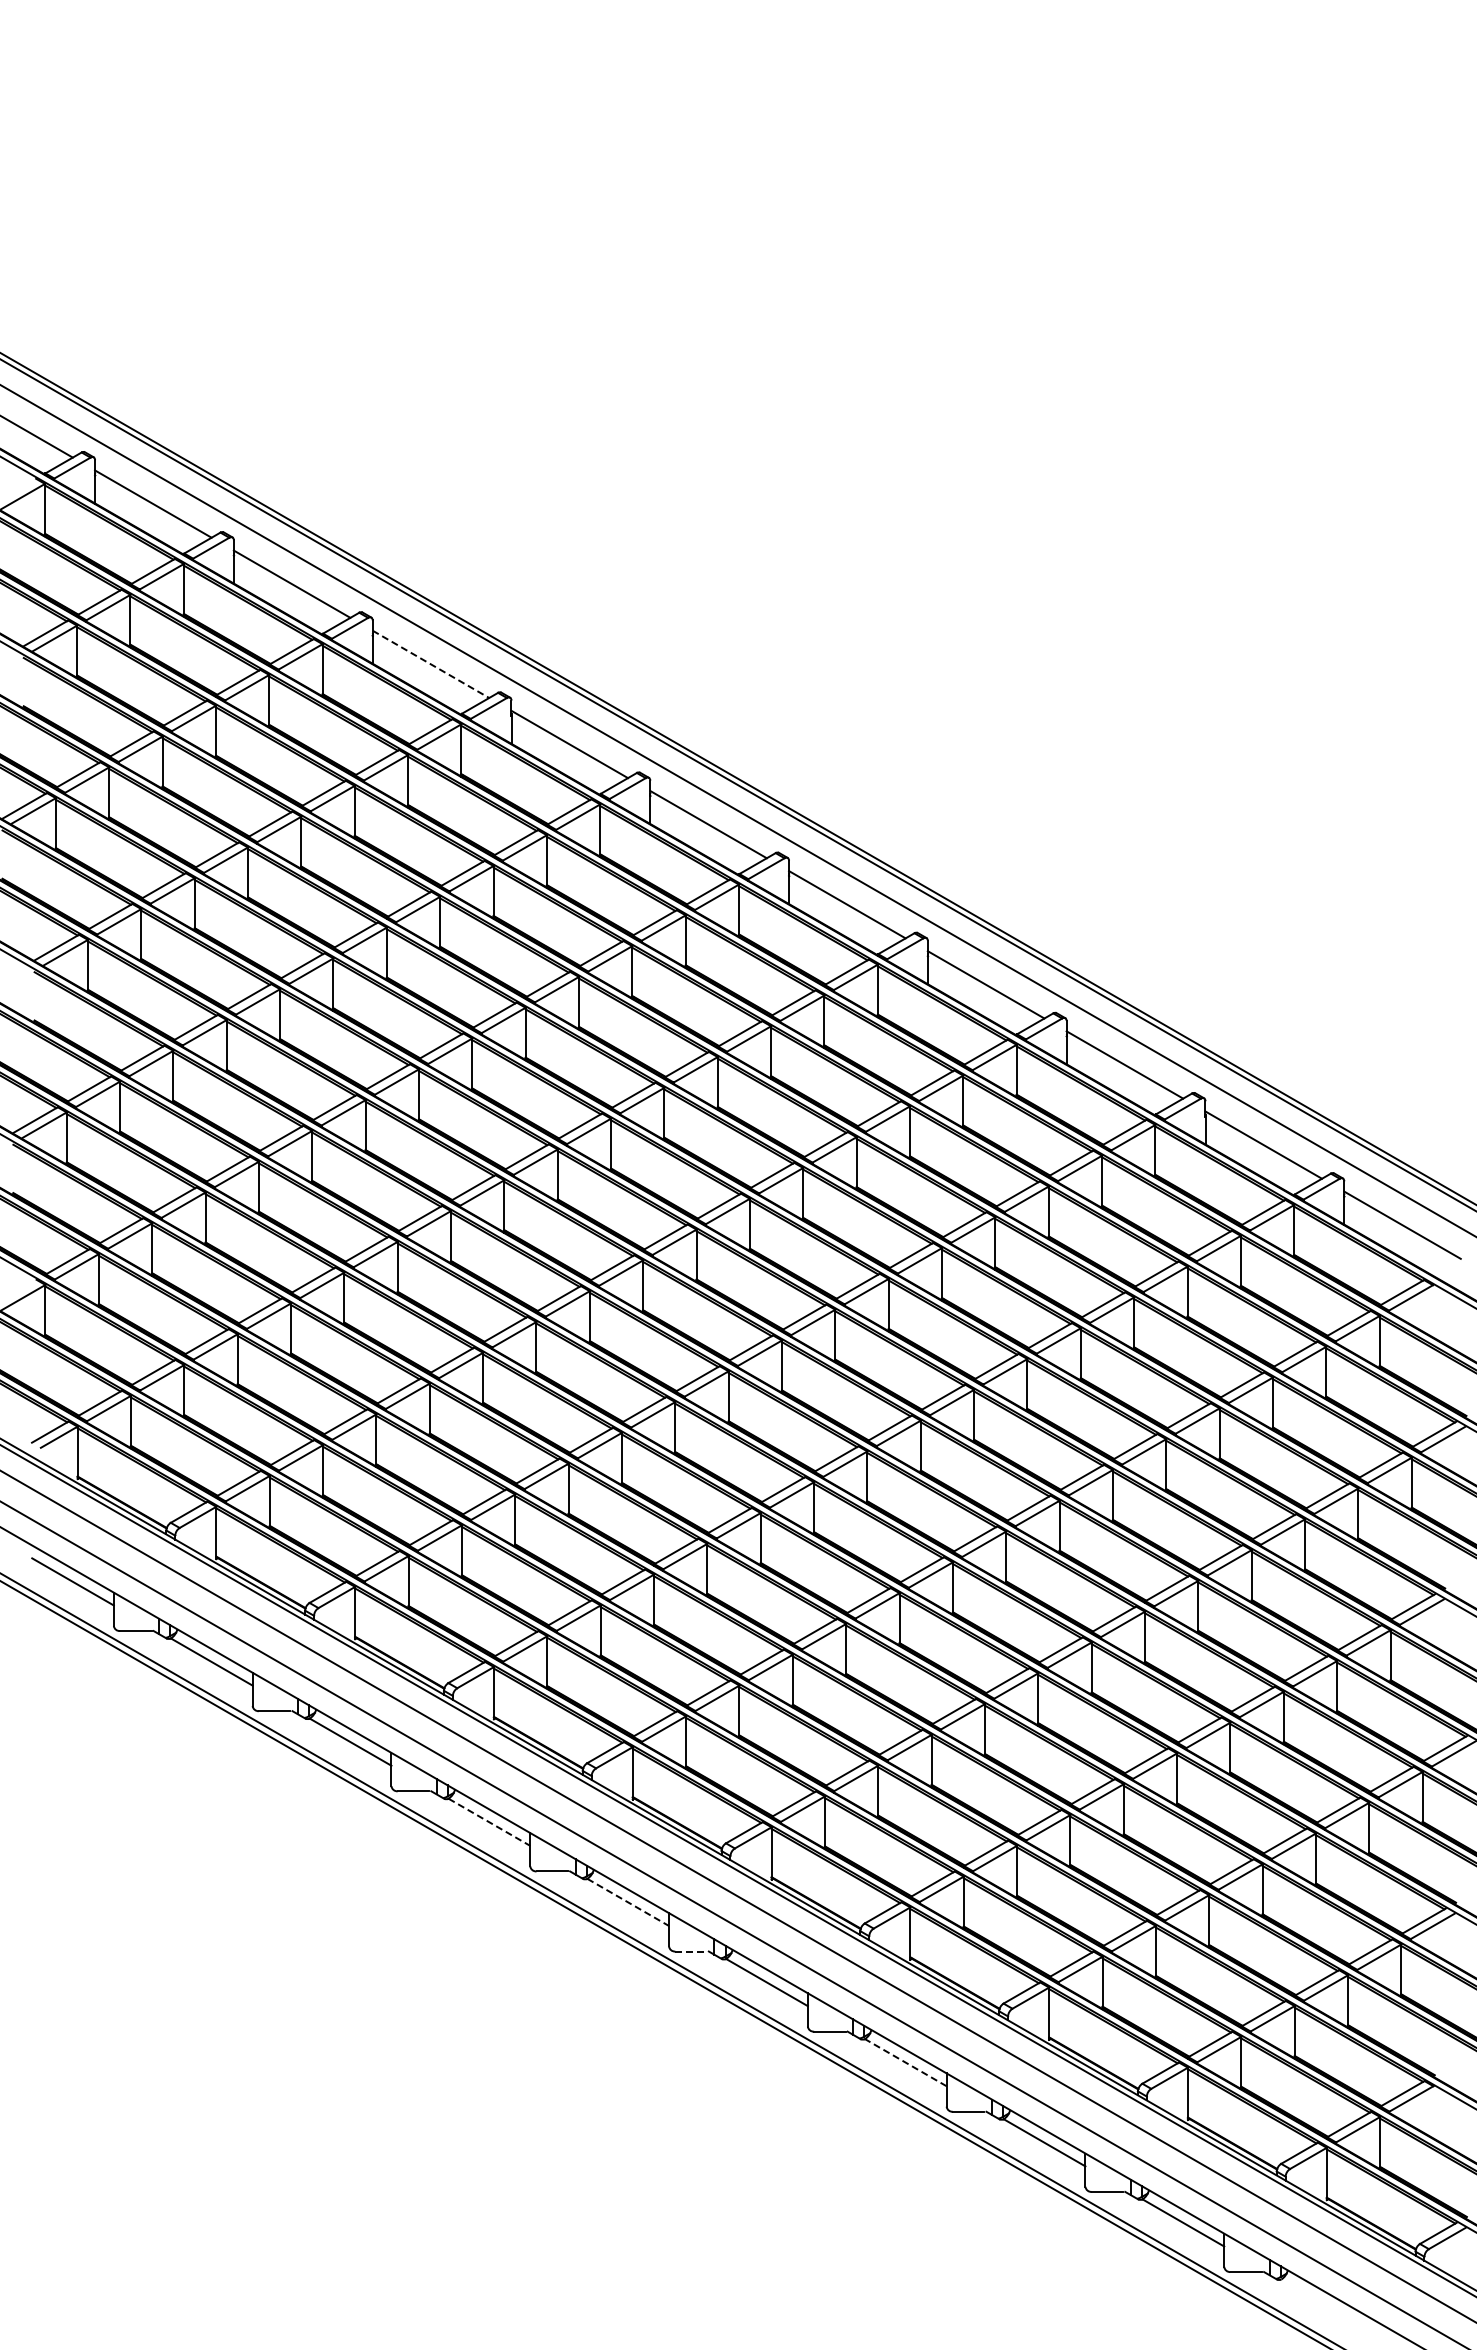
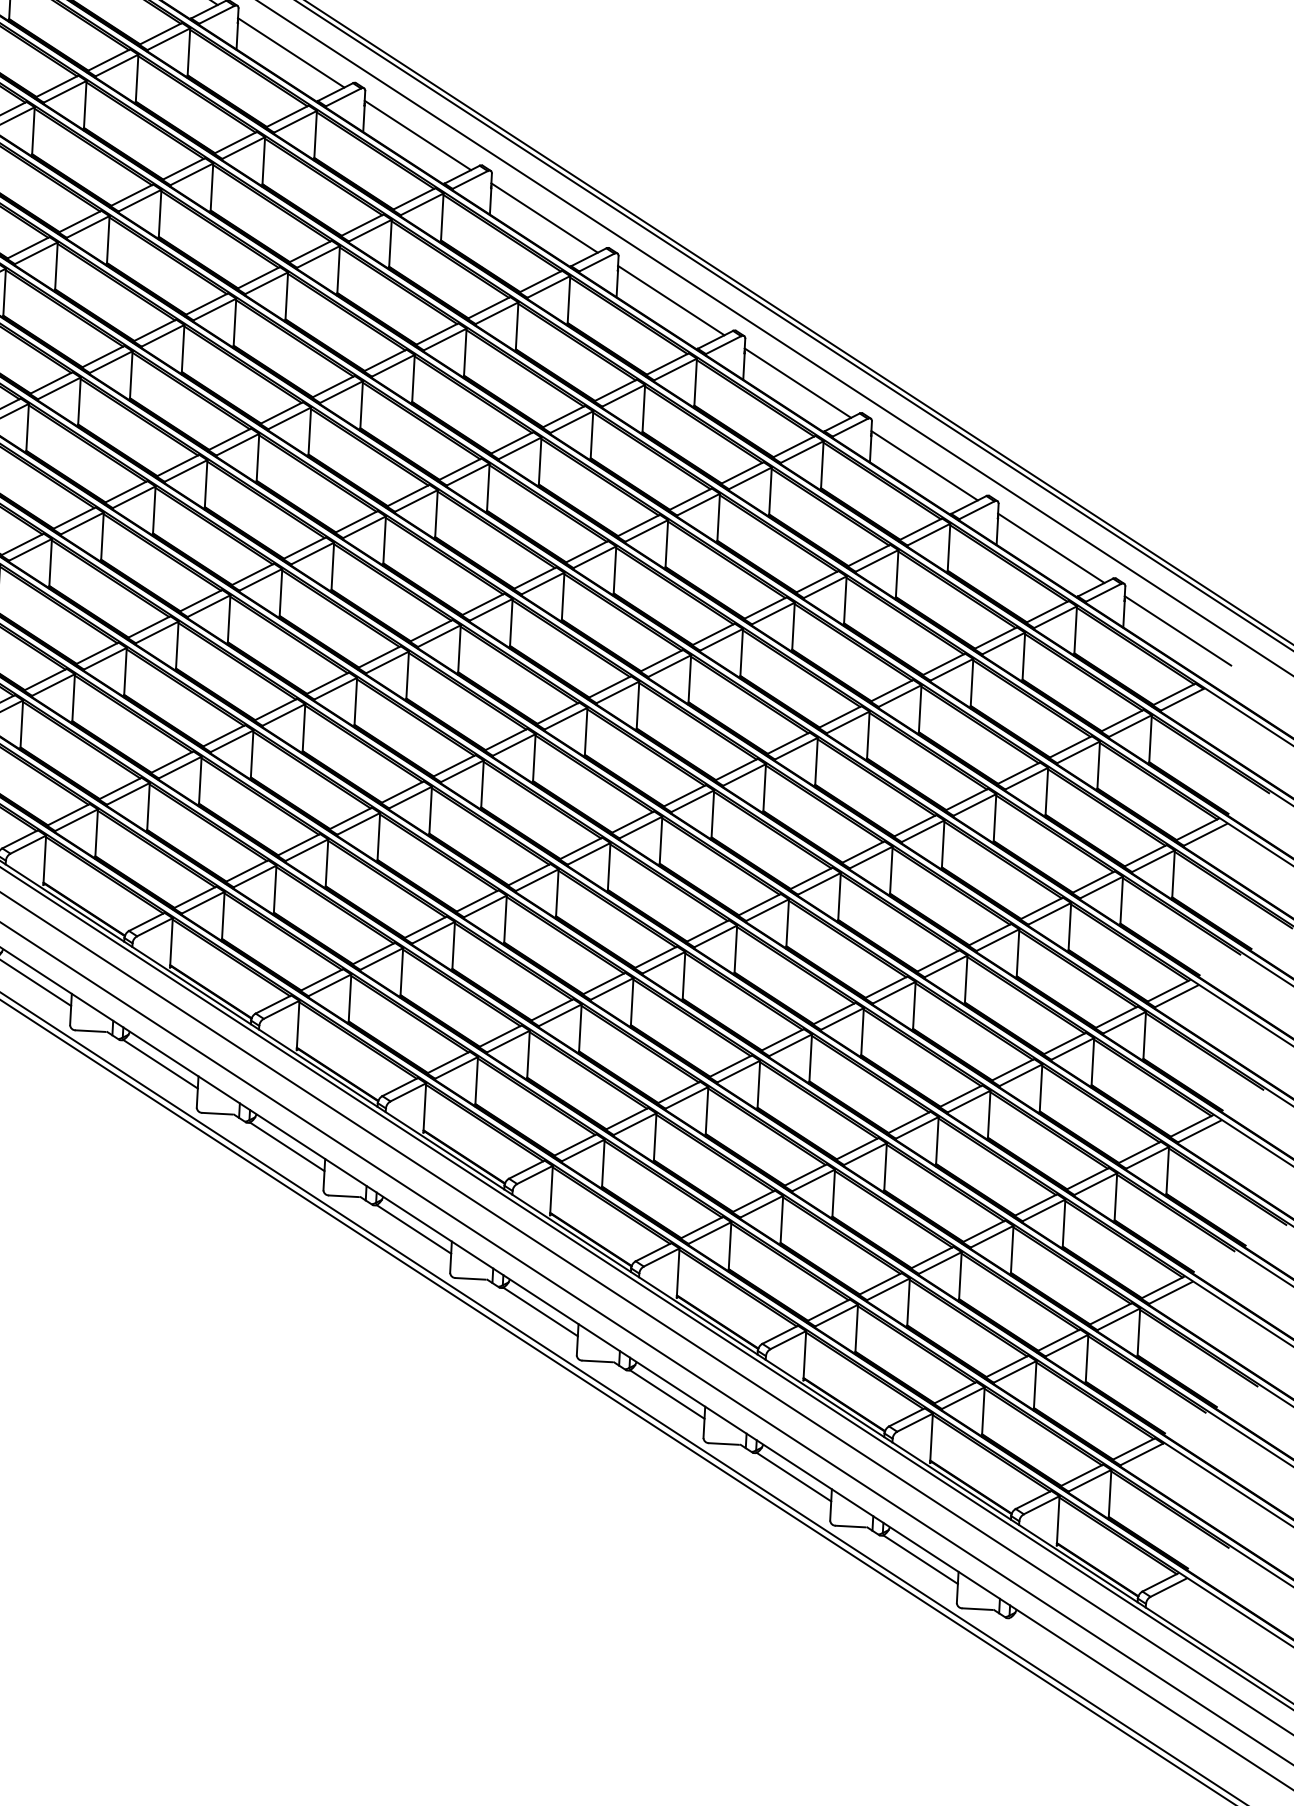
line: (431, 664) -> (291, 53), dashed -> solid
line: (489, 1822) -> (287, 1147), dashed -> solid
line: (628, 1902) -> (414, 1229), dashed -> solid
line: (691, 1951) -> (471, 1278), dashed -> solid
line: (905, 2062) -> (666, 1394), dashed -> solid

